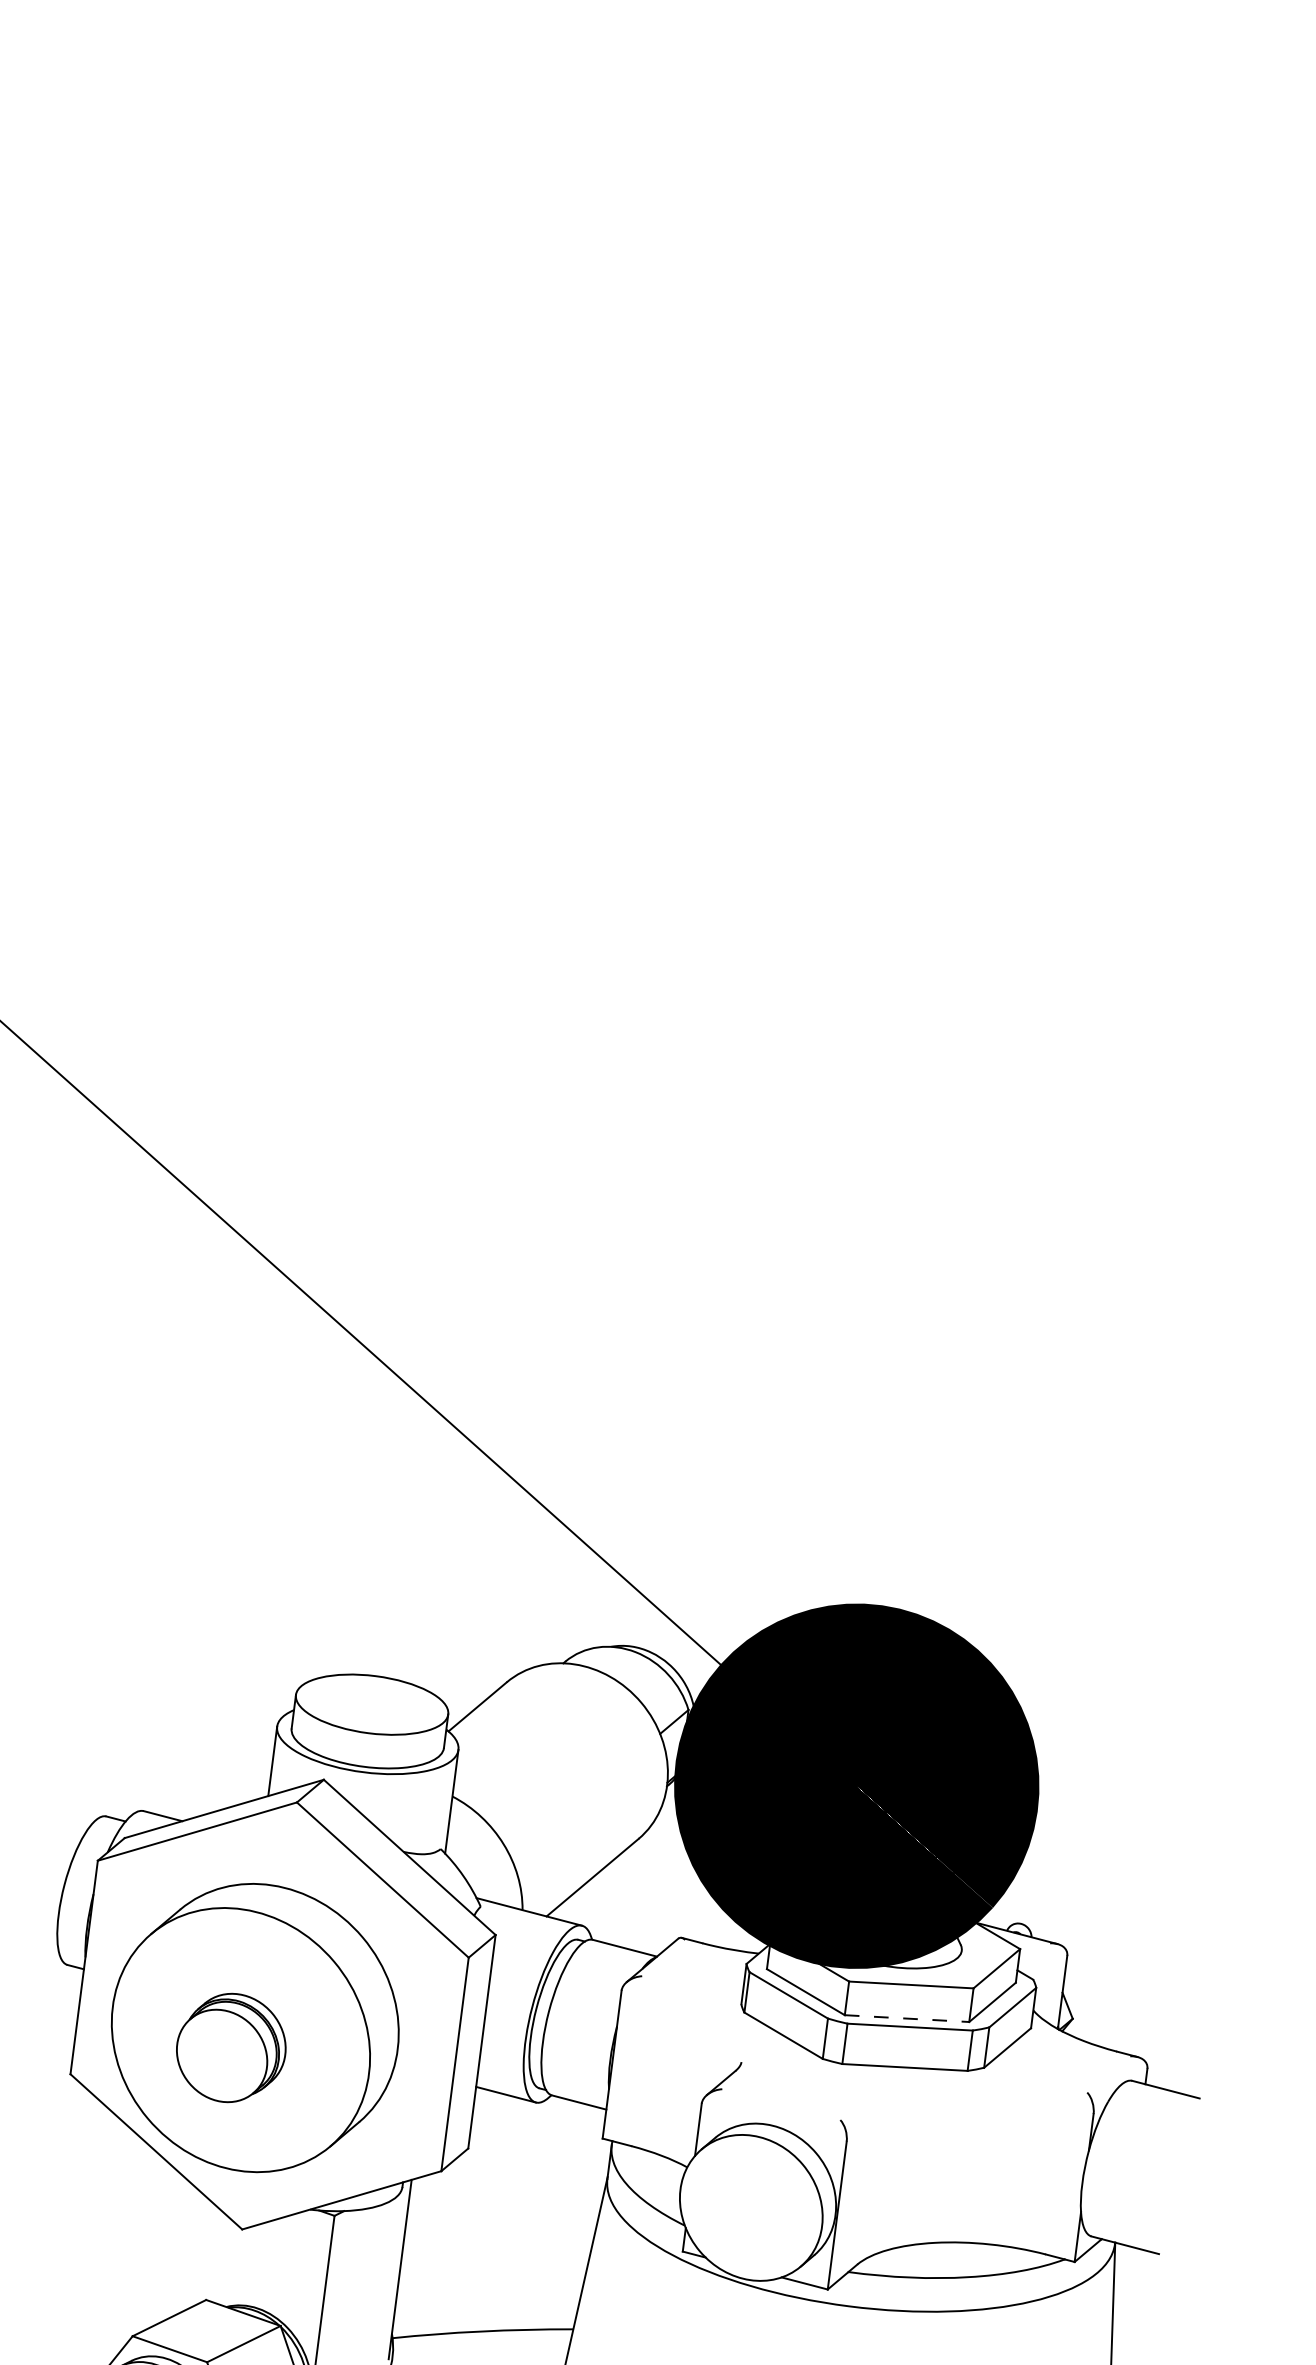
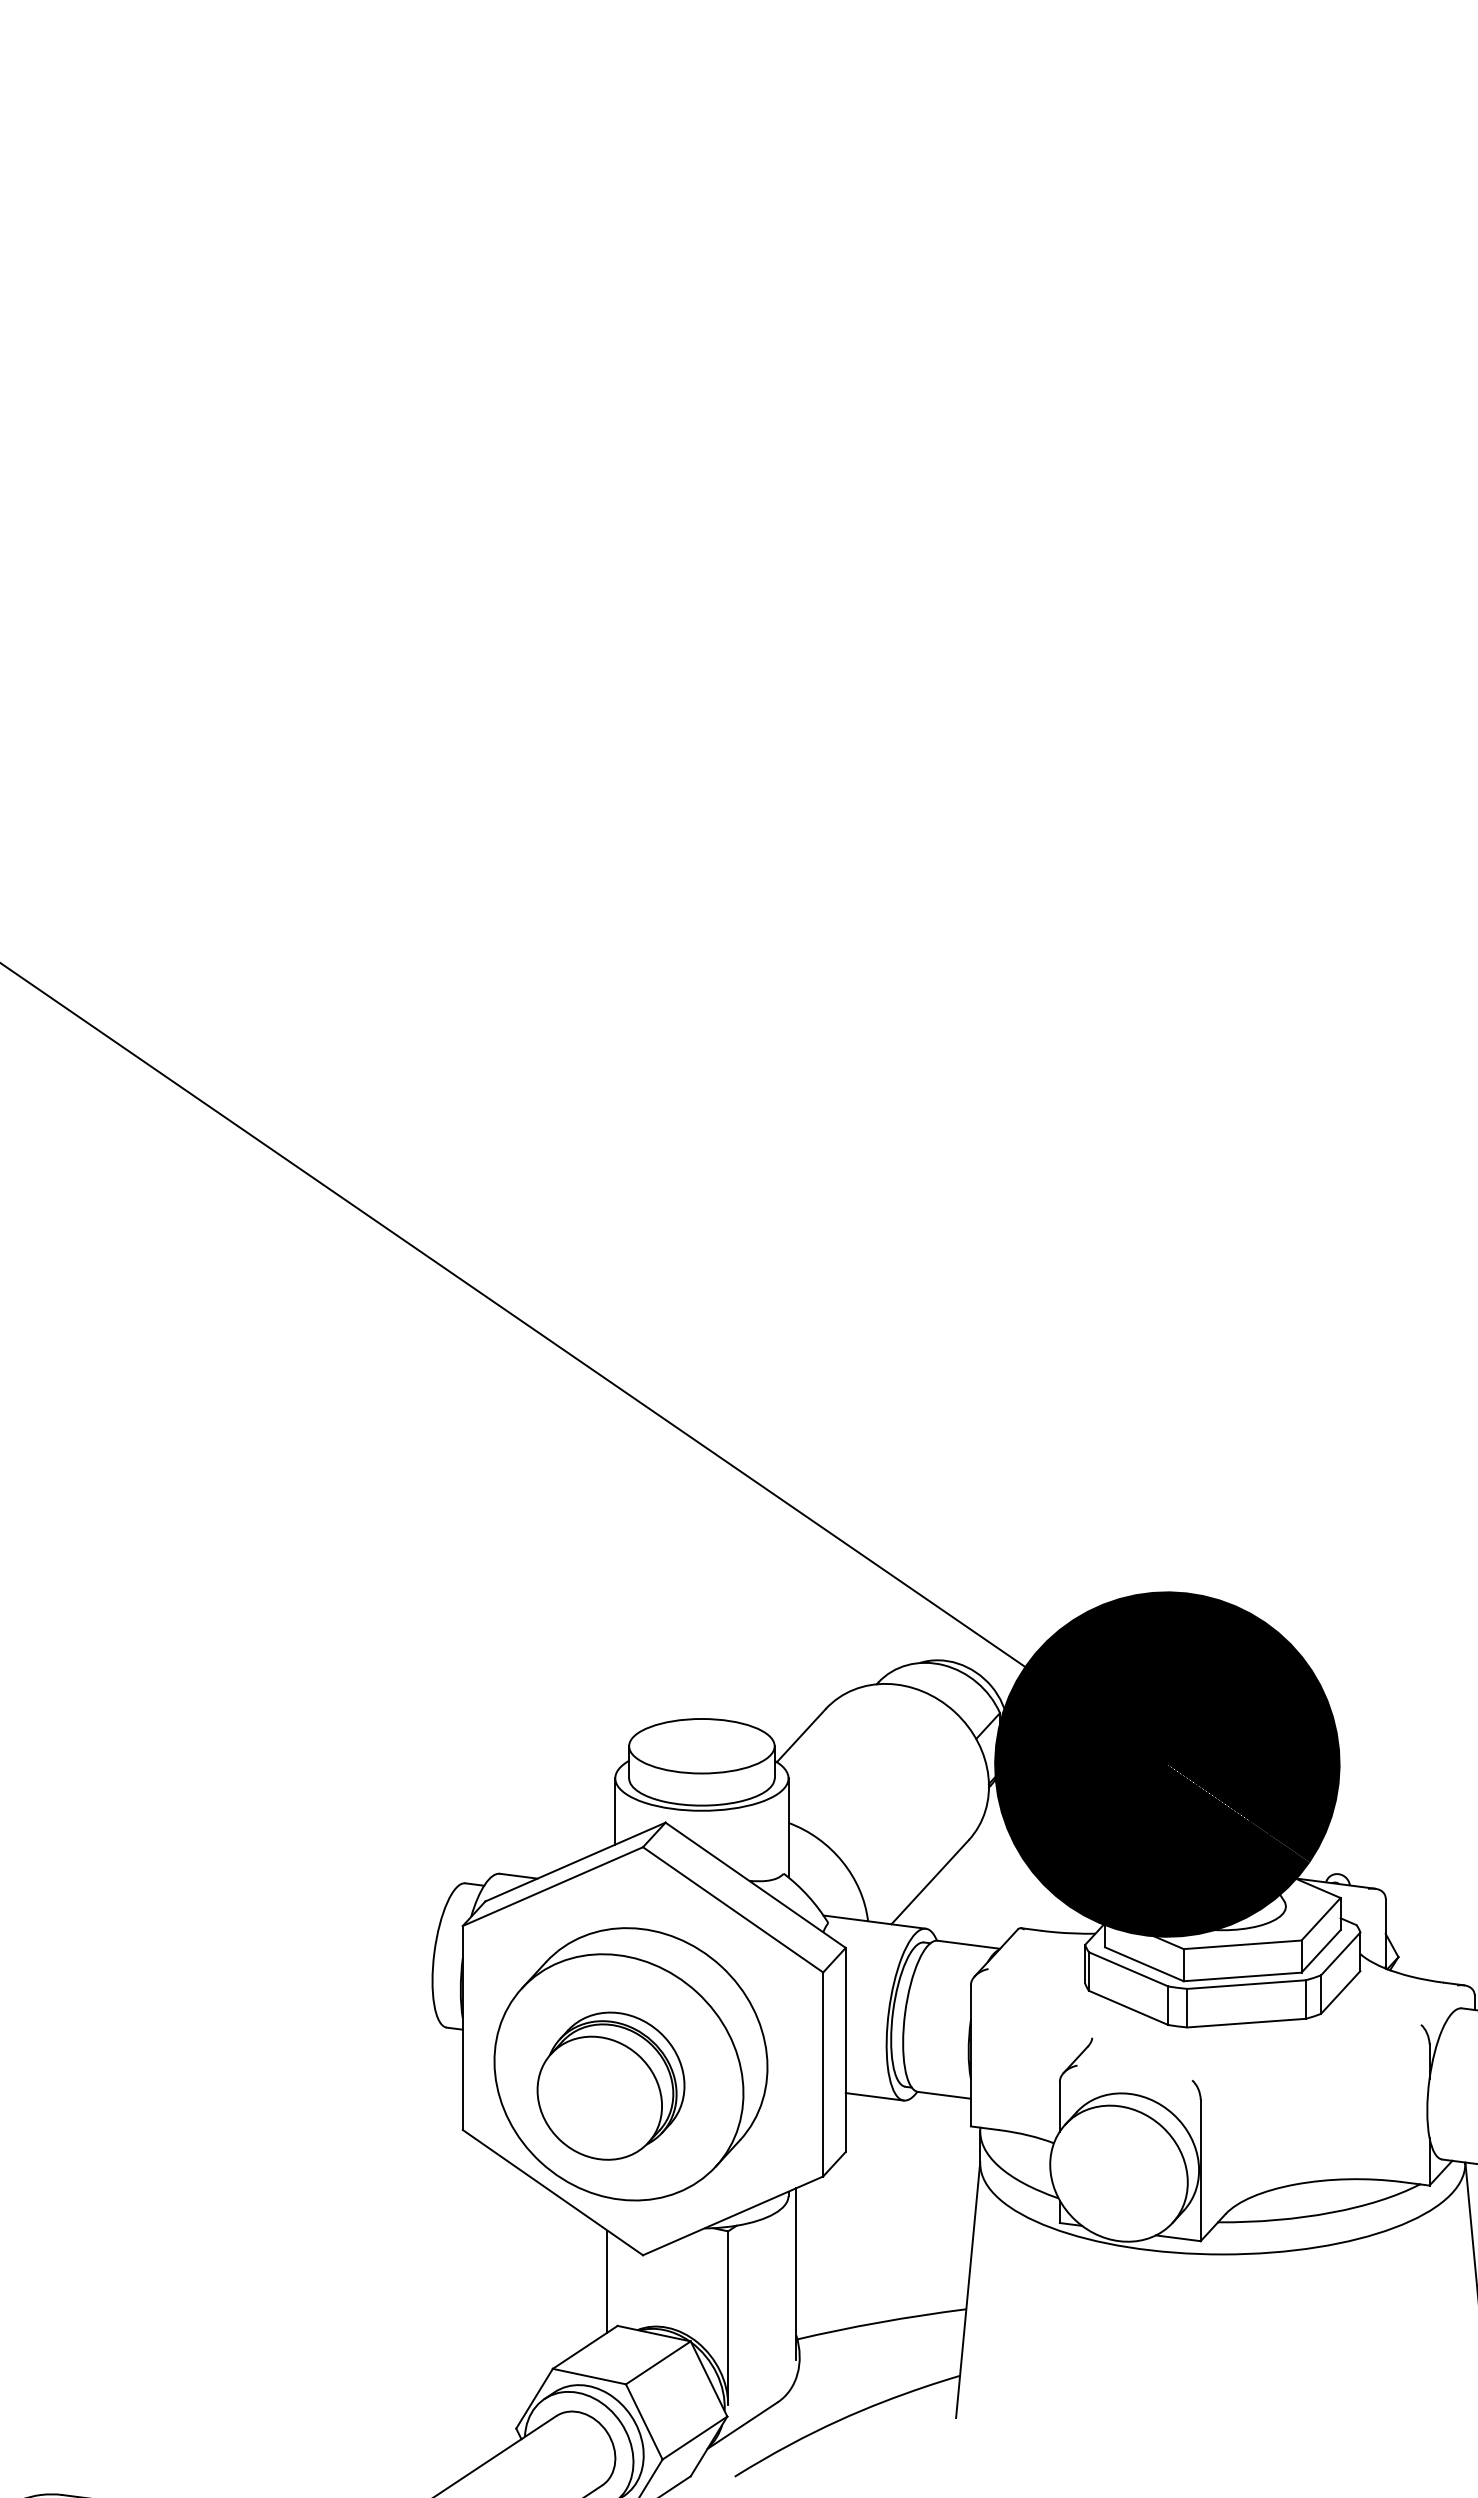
line: (908, 2018) -> (1243, 1976), dashed -> solid
part: (230, 2047) -> (610, 2085), size x1.43
line: (201, 2252) -> (607, 2281), added

